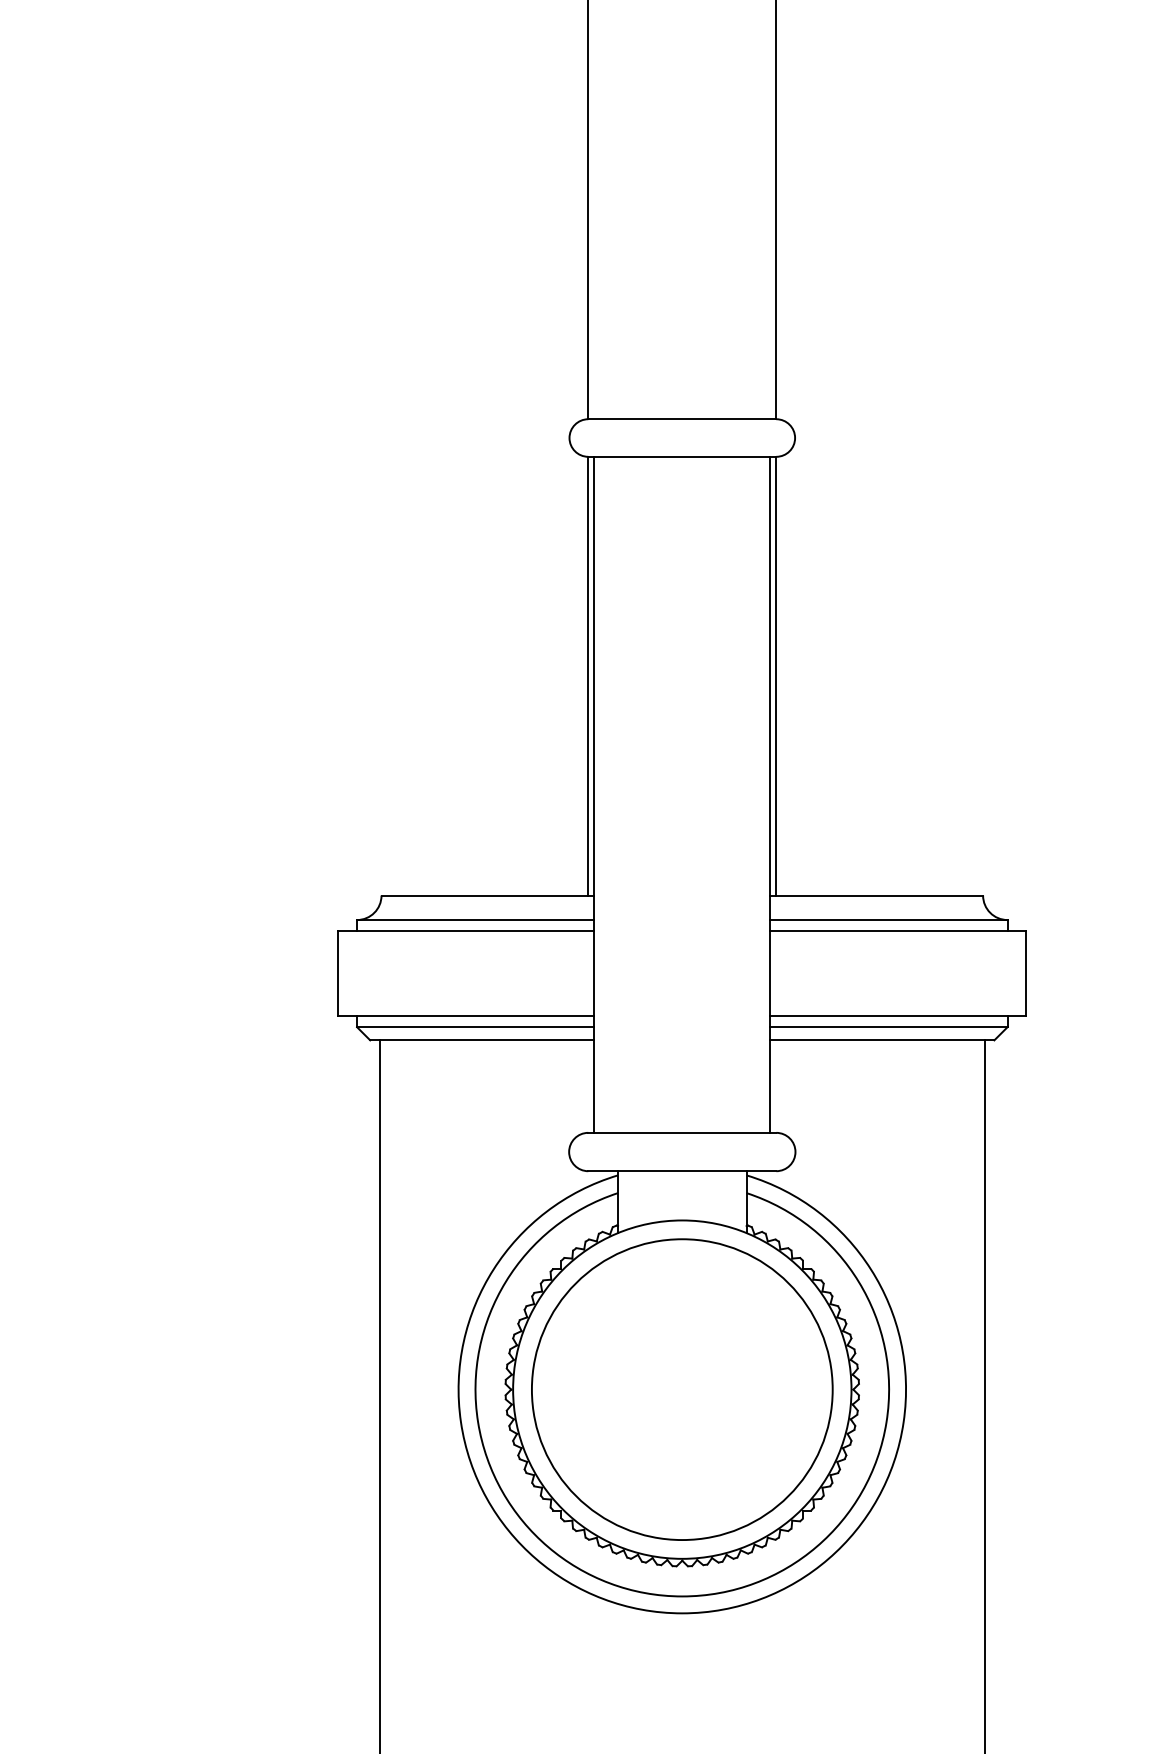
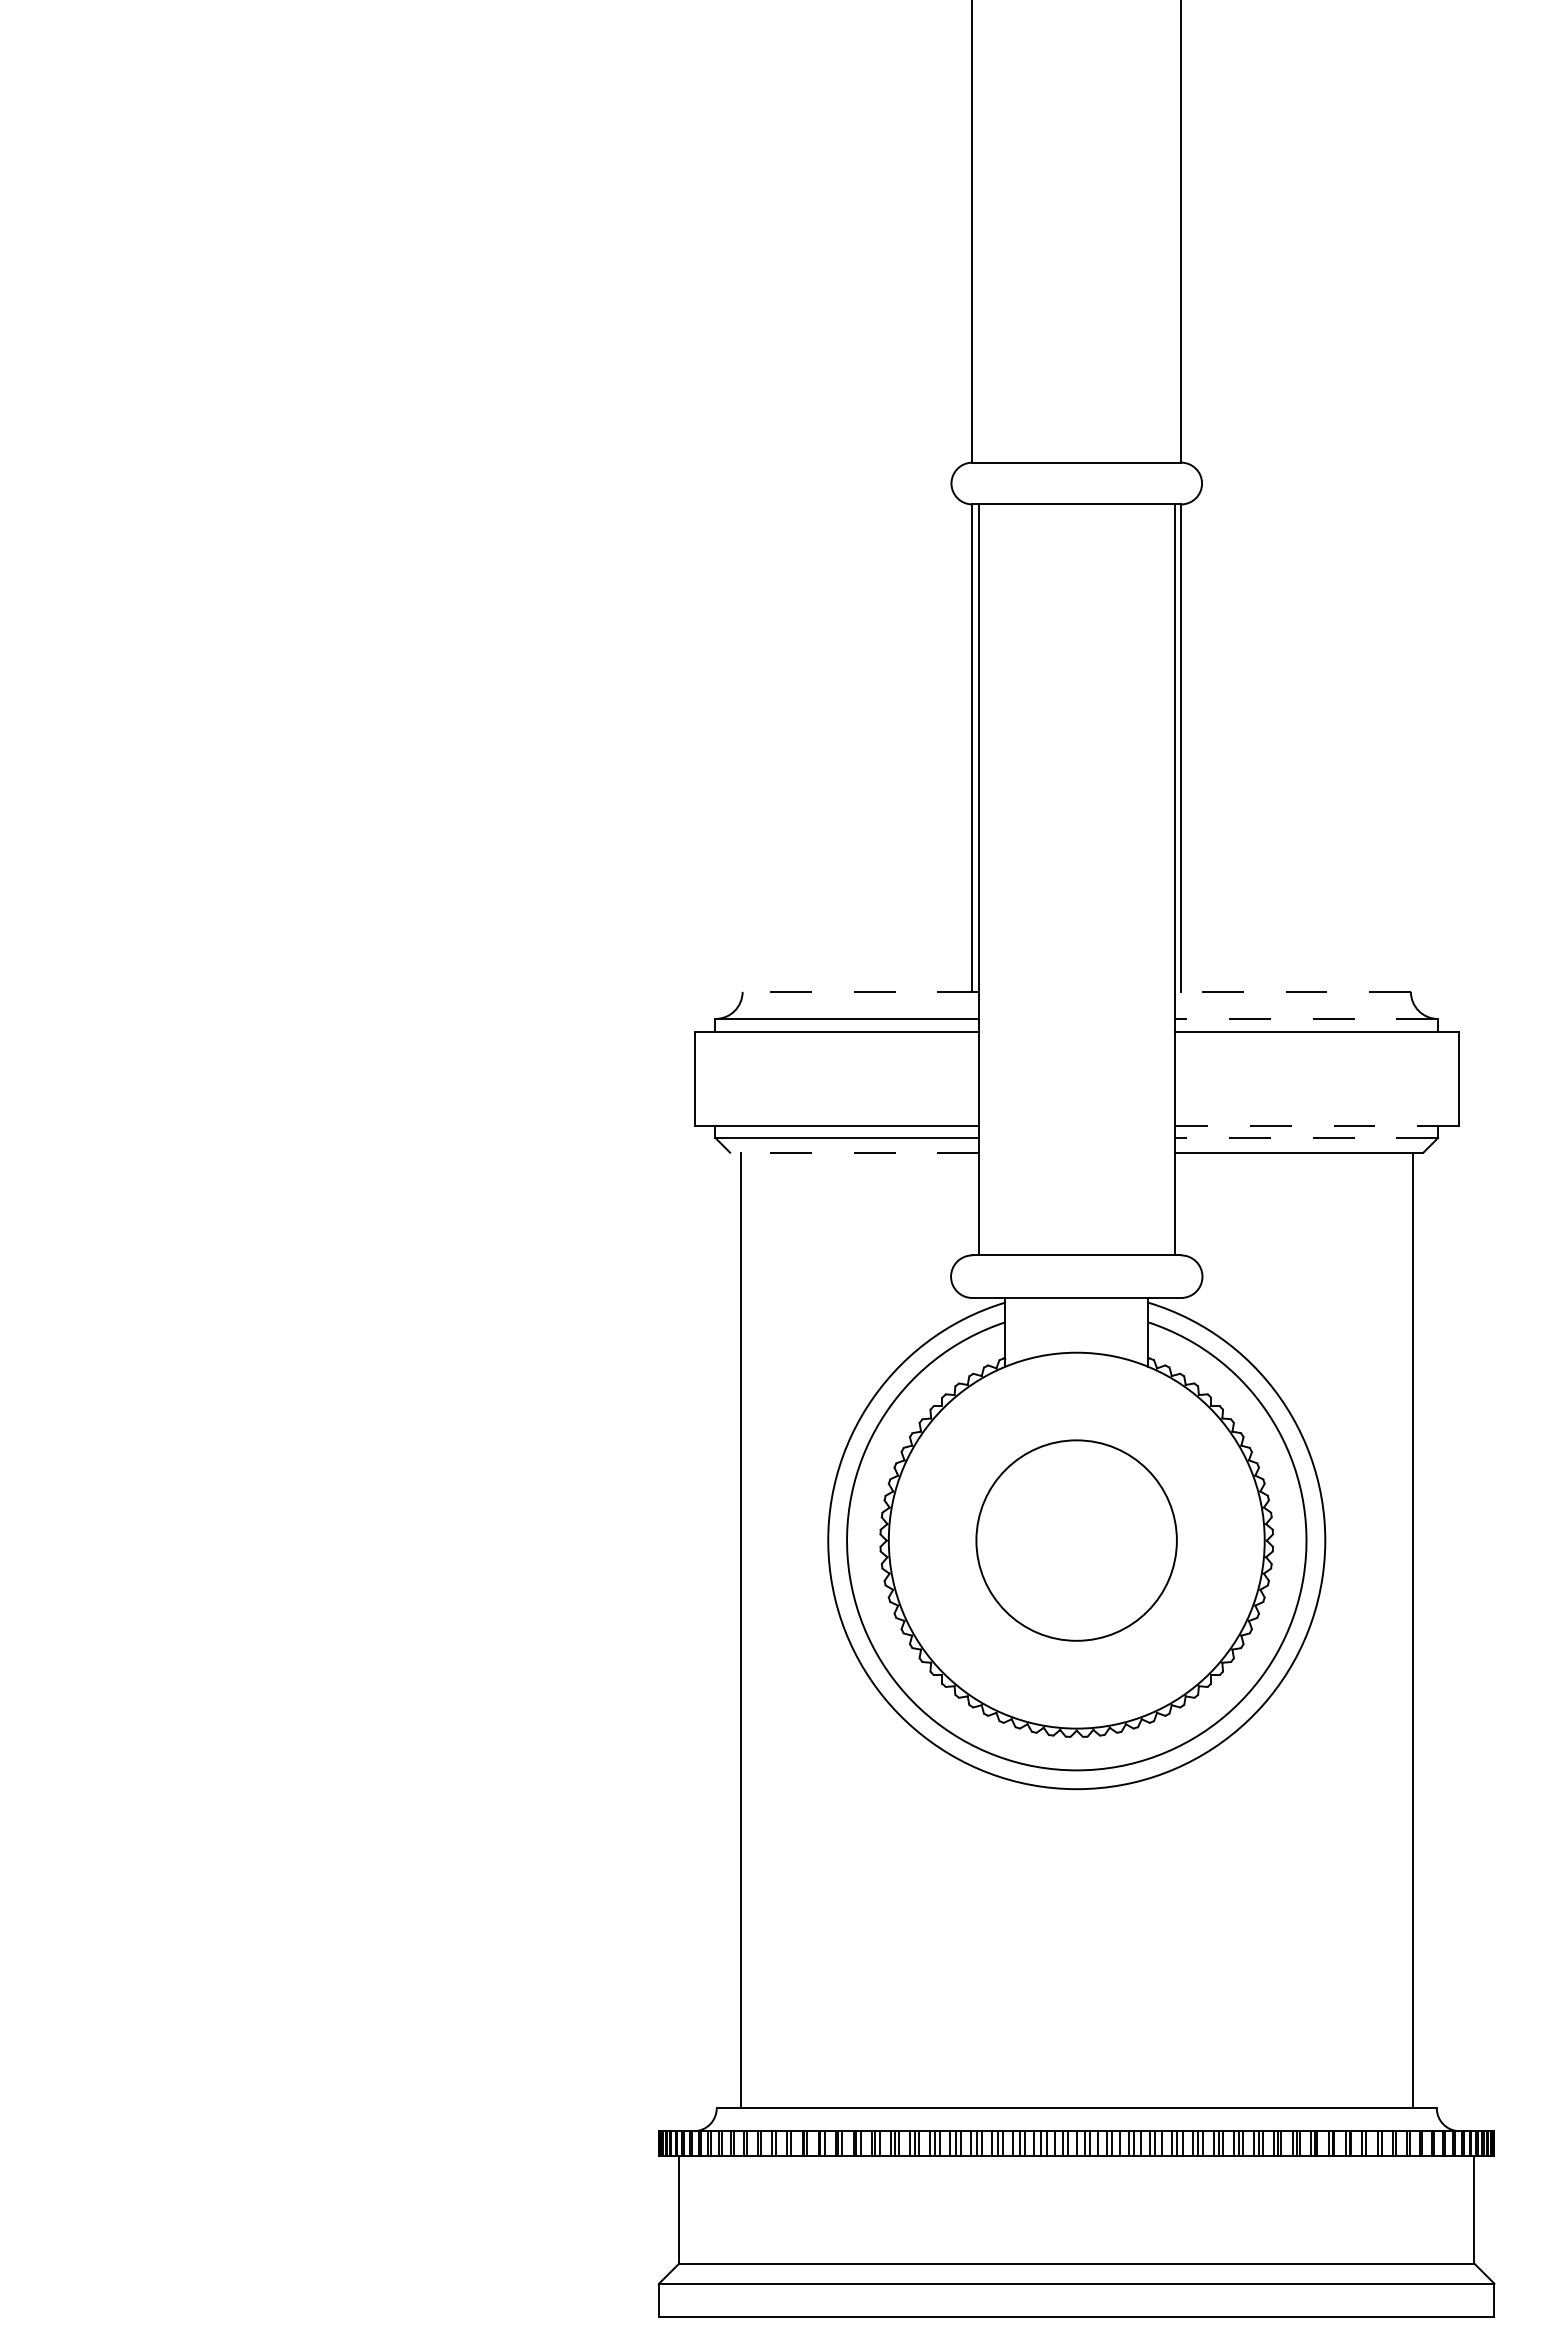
line: (487, 895) -> (860, 991), solid -> dashed
line: (876, 895) -> (1292, 991), solid -> dashed
line: (889, 920) -> (1306, 1019), solid -> dashed
line: (898, 1015) -> (1316, 1125), solid -> dashed
line: (889, 1027) -> (1306, 1138), solid -> dashed
line: (482, 1040) -> (854, 1152), solid -> dashed
circle: (682, 1389) -> (1076, 1540), size x0.6

